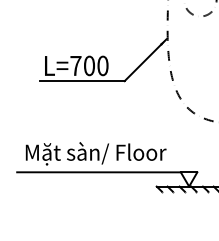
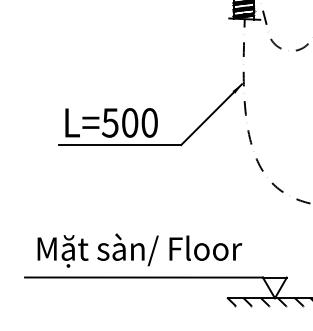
text: (75, 66) -> (109, 123), L=700 -> L=500

